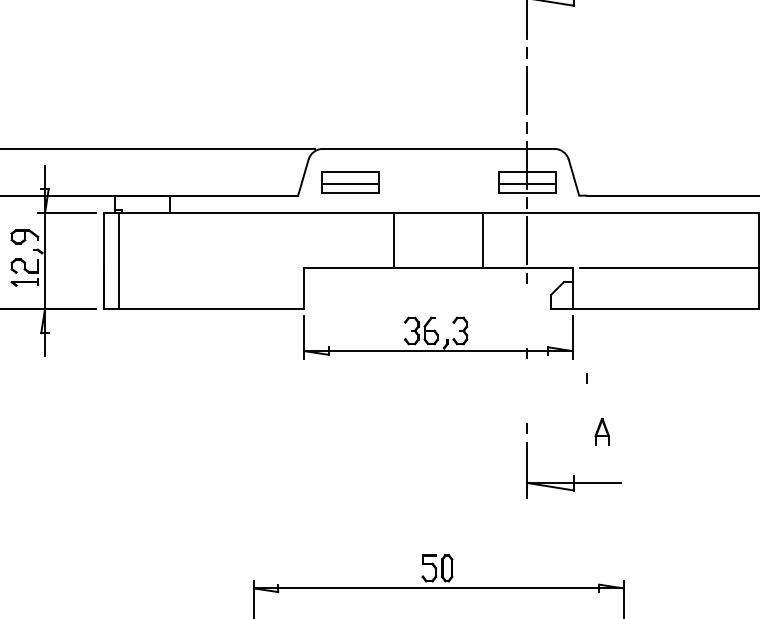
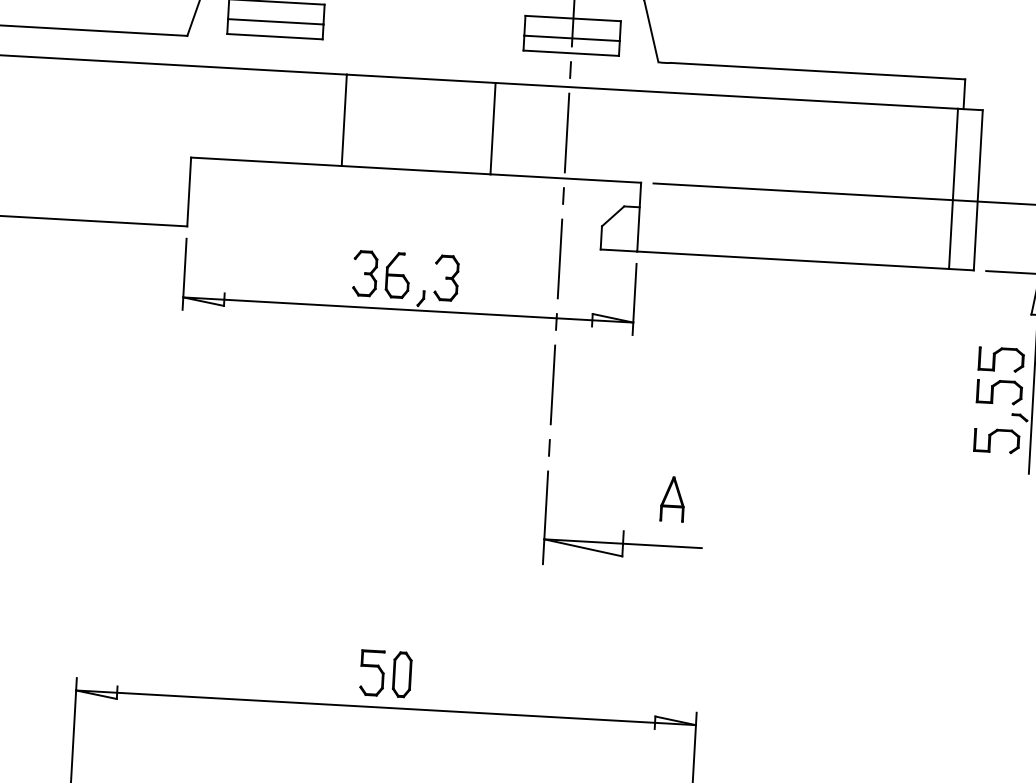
line: (527, 315) -> (560, 258), added
line: (586, 378) -> (653, 369), removed
line: (527, 390) -> (553, 384), added
part: (601, 431) -> (671, 498), moved

